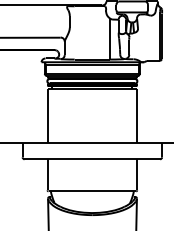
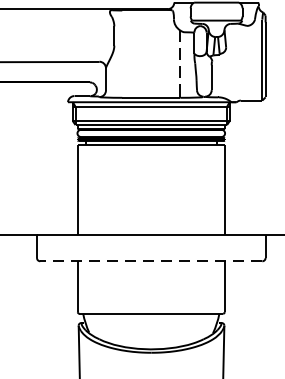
line: (110, 37) -> (181, 61), solid -> dashed
line: (92, 159) -> (151, 261), solid -> dashed

